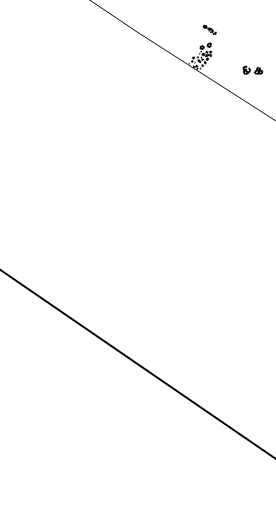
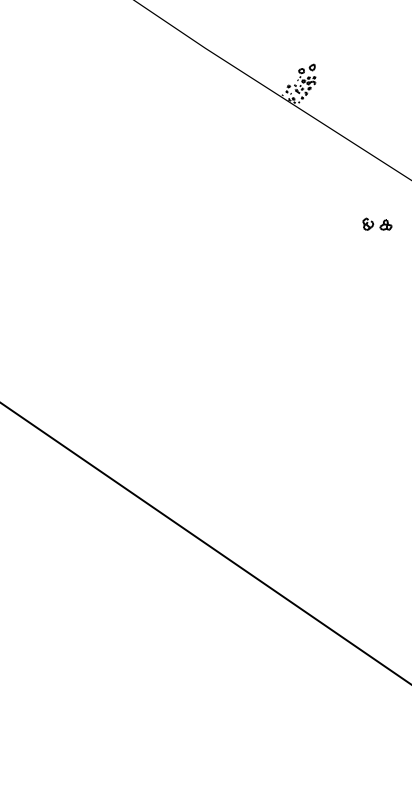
part: (209, 29) -> (312, 44), removed
part: (252, 69) -> (376, 223), moved

